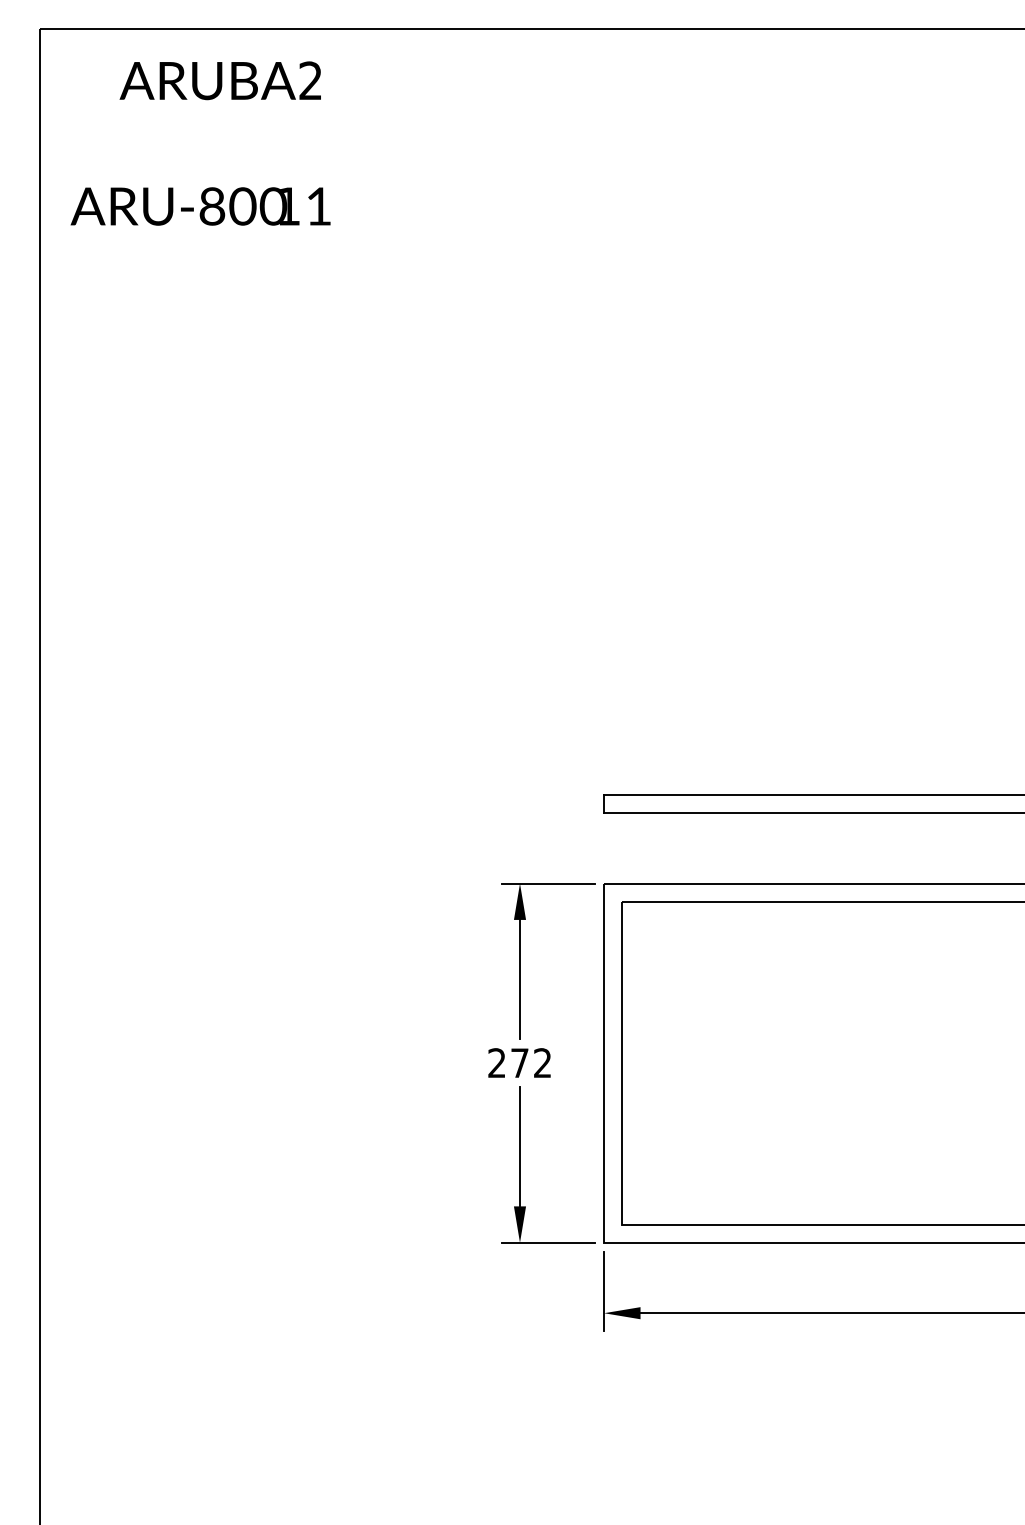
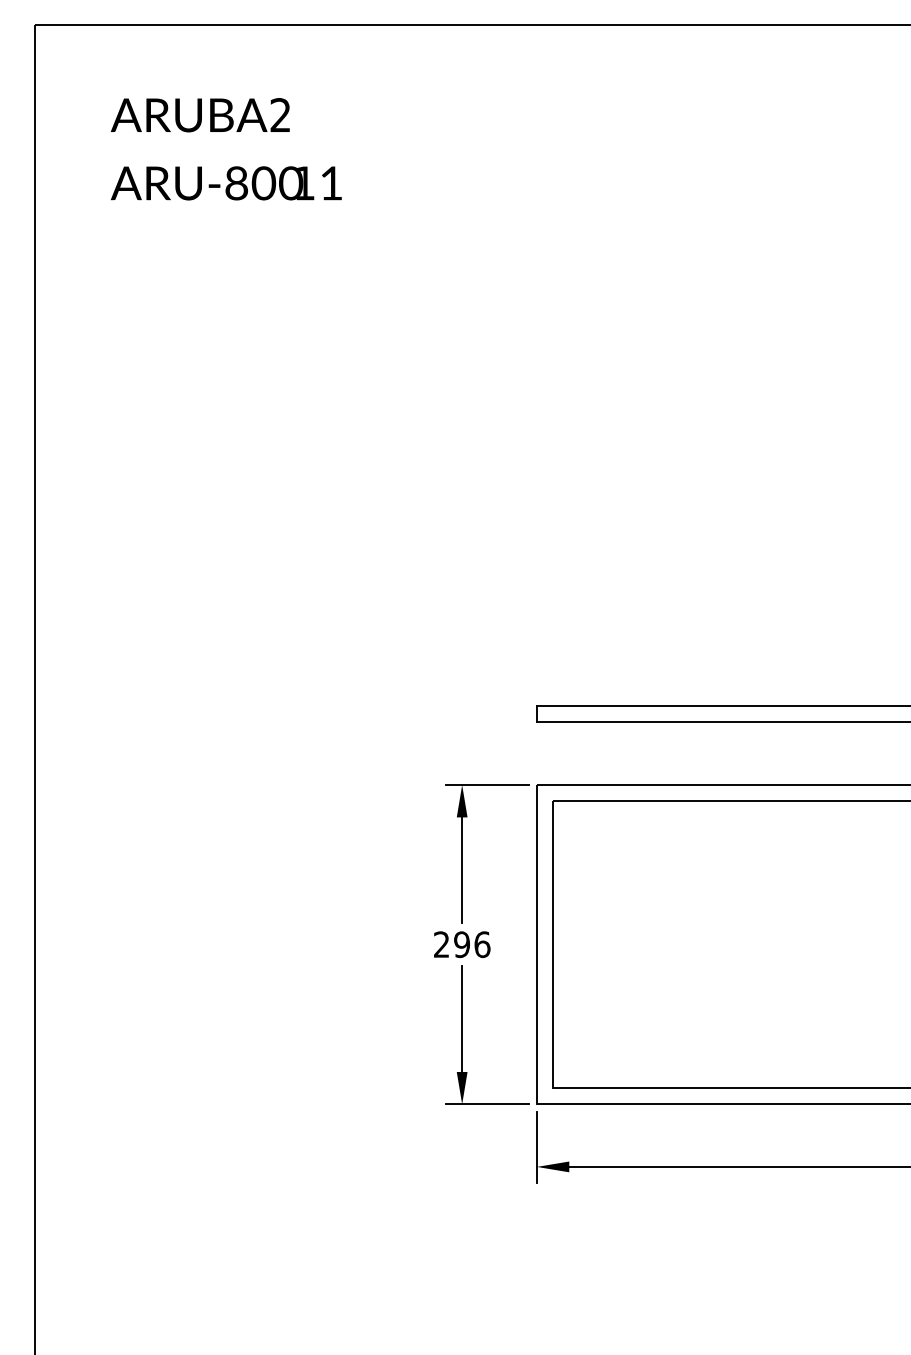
text: (219, 80) -> (199, 114), moved
text: (200, 206) -> (226, 183), moved
text: (530, 1063) -> (471, 944), 272 -> 296

